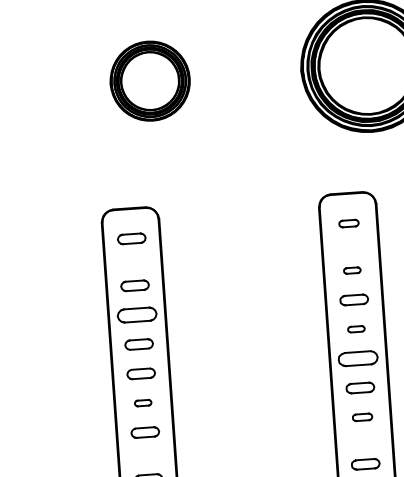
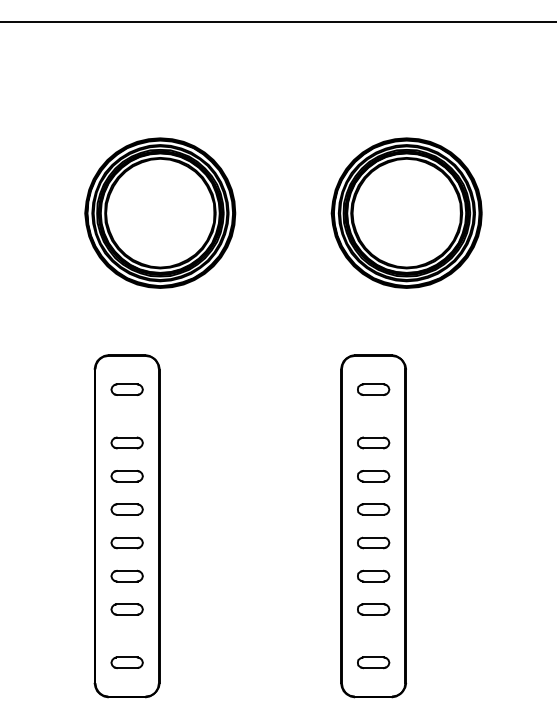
part: (150, 80) -> (160, 212), size x1.67
part: (348, 223) -> (373, 389), size x1.43
part: (352, 270) -> (373, 442), size x1.67
part: (136, 315) -> (126, 476), size x0.71
part: (356, 329) -> (373, 509), size x1.67
part: (358, 358) -> (373, 542), size x0.71
part: (142, 402) -> (126, 575), size x1.67
part: (362, 417) -> (373, 609), size x1.43

